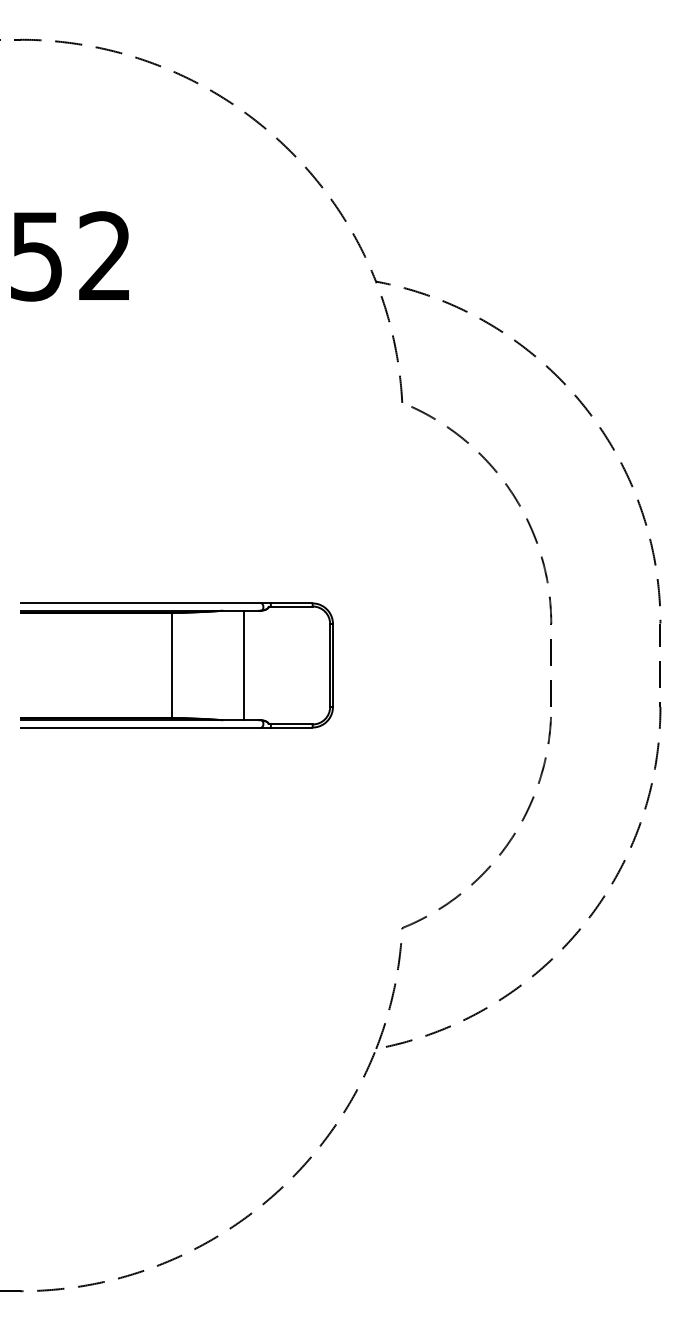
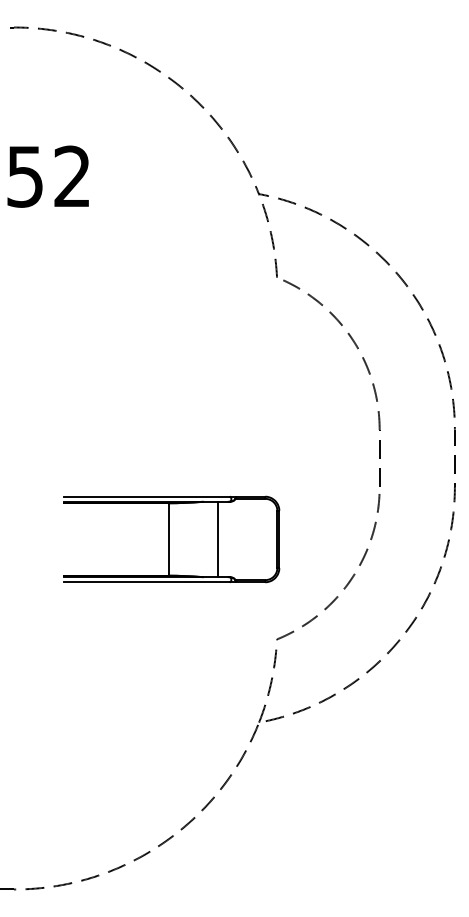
part: (176, 665) -> (171, 539), moved

